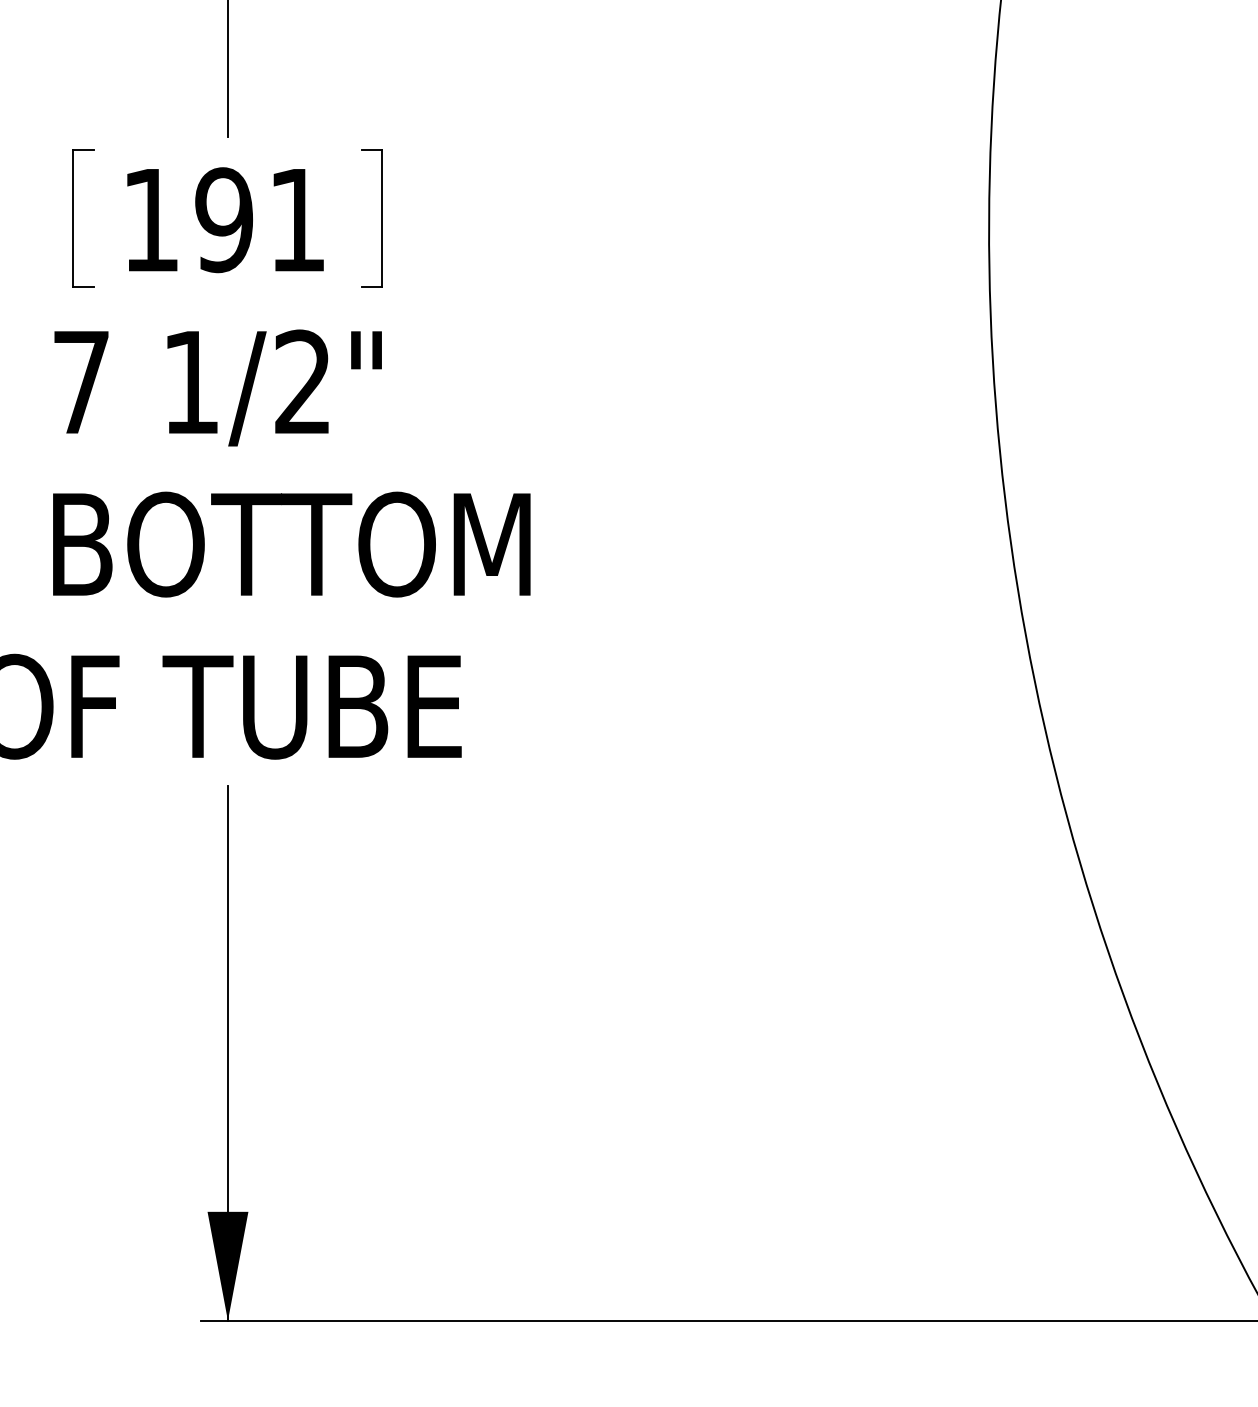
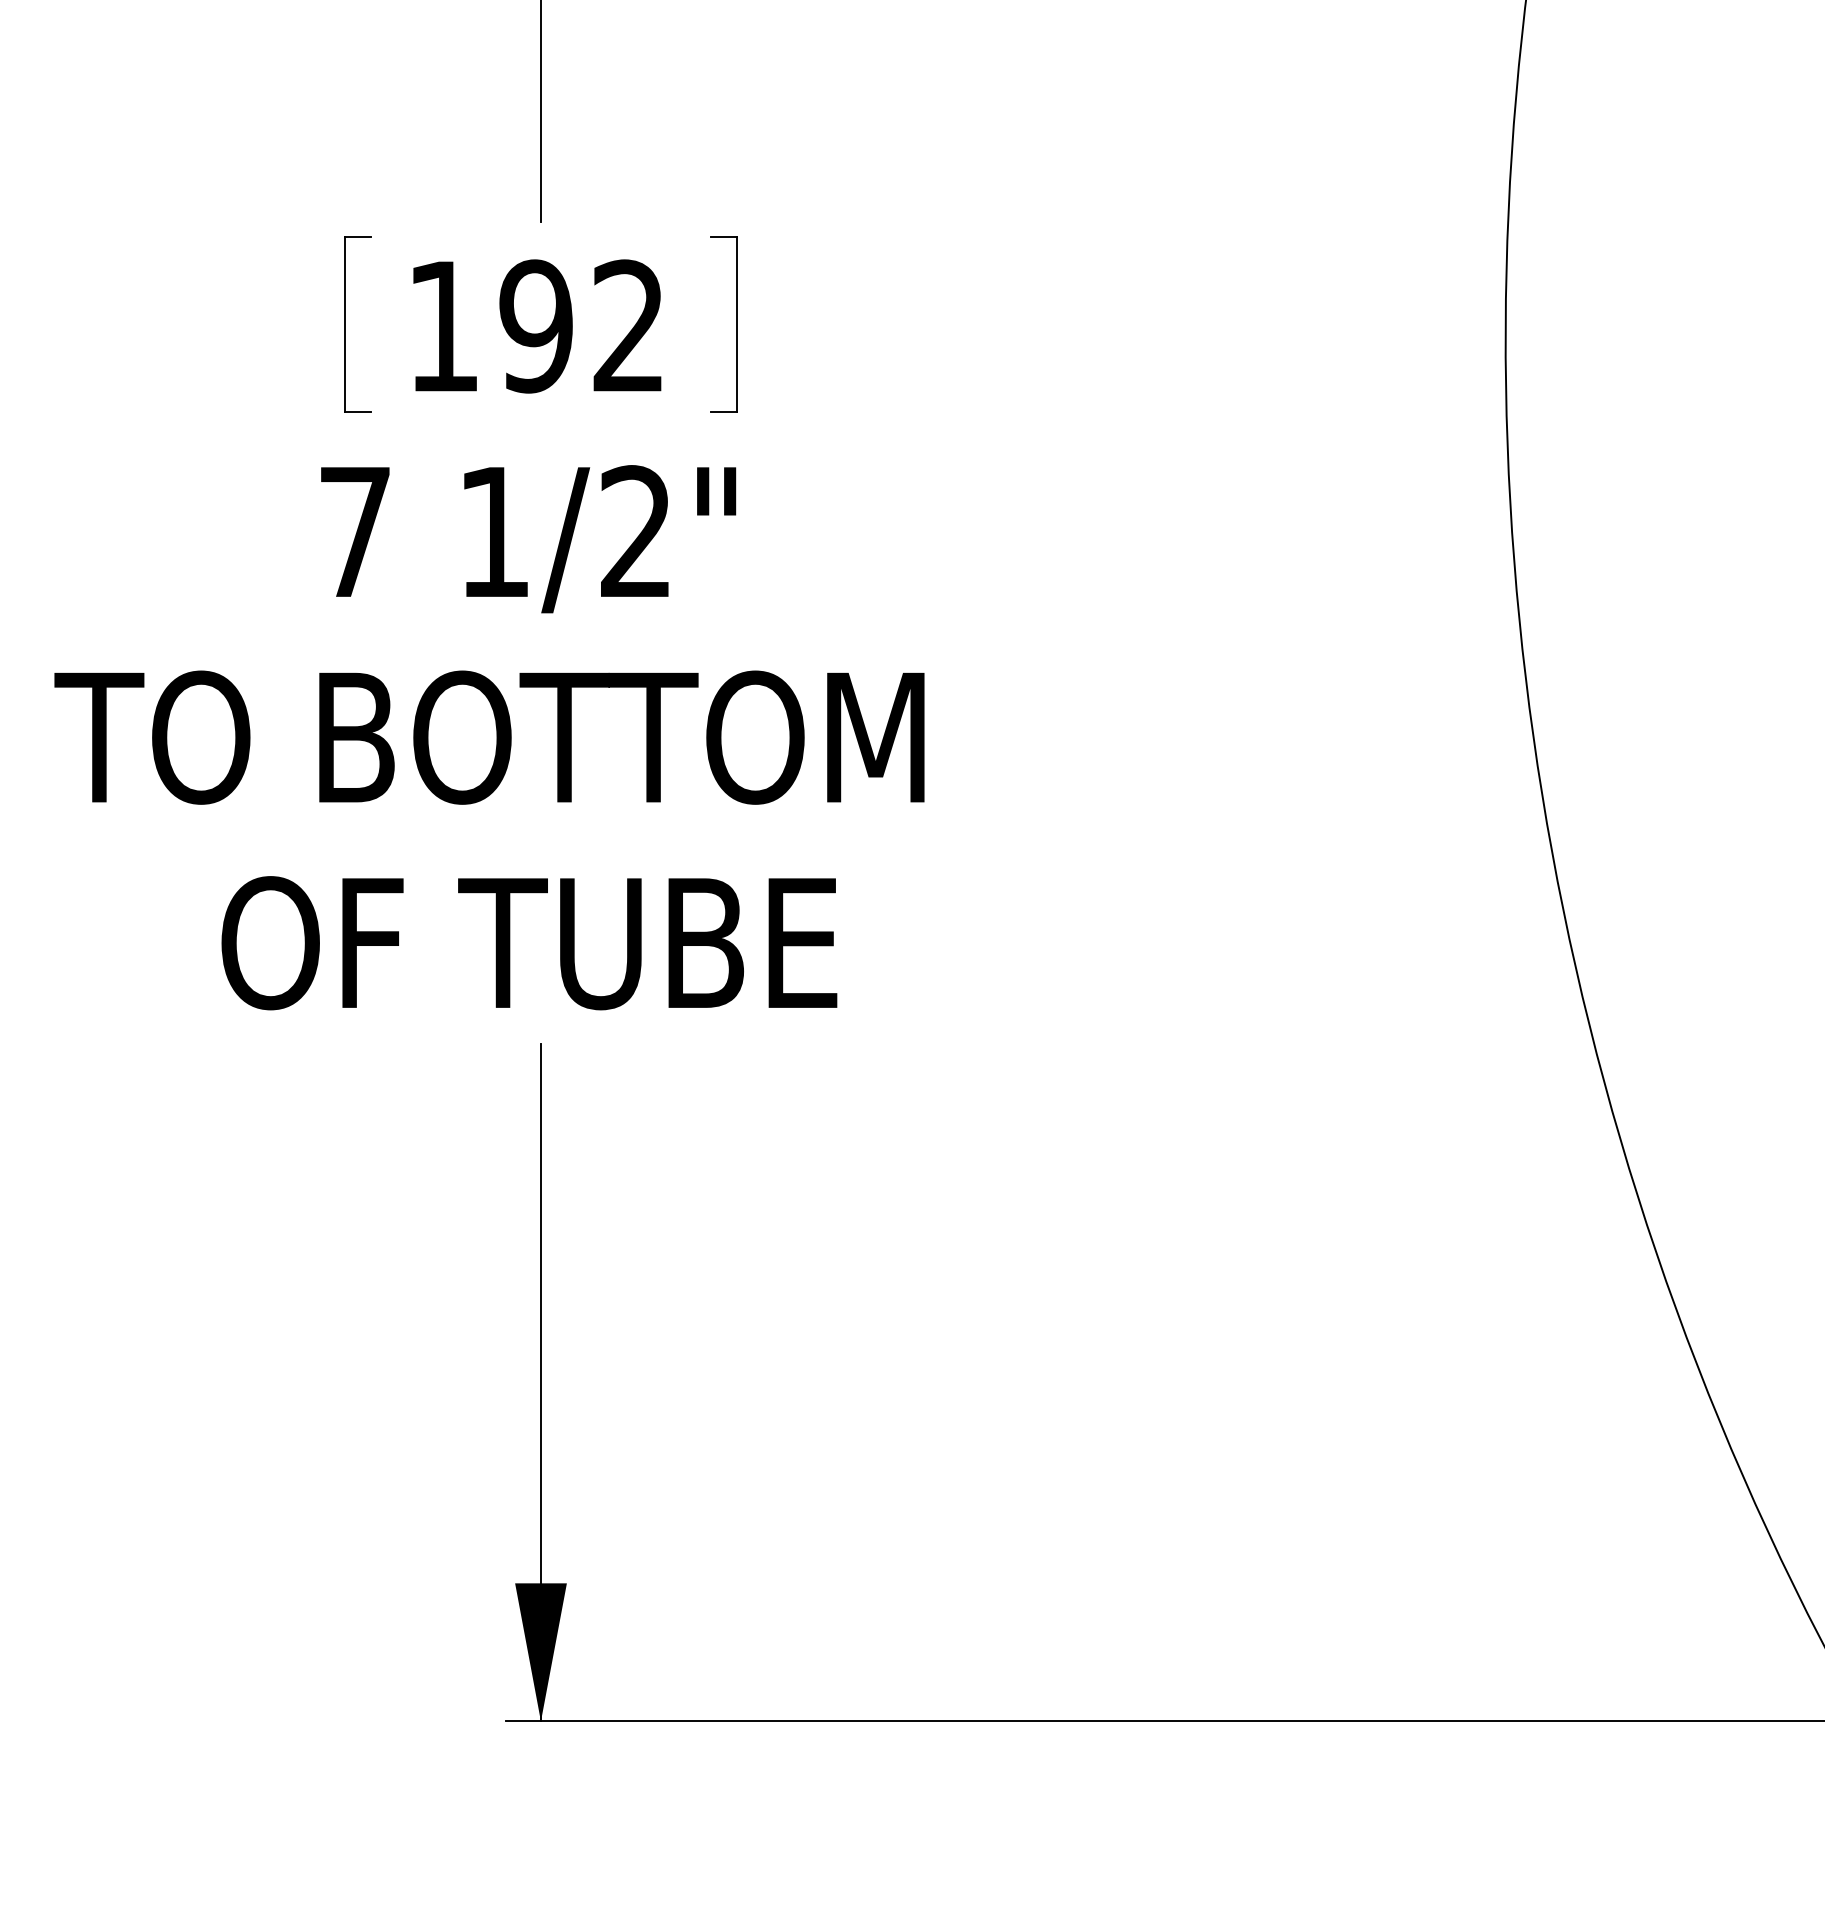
text: (296, 219) -> (627, 325), 191 -> 192

